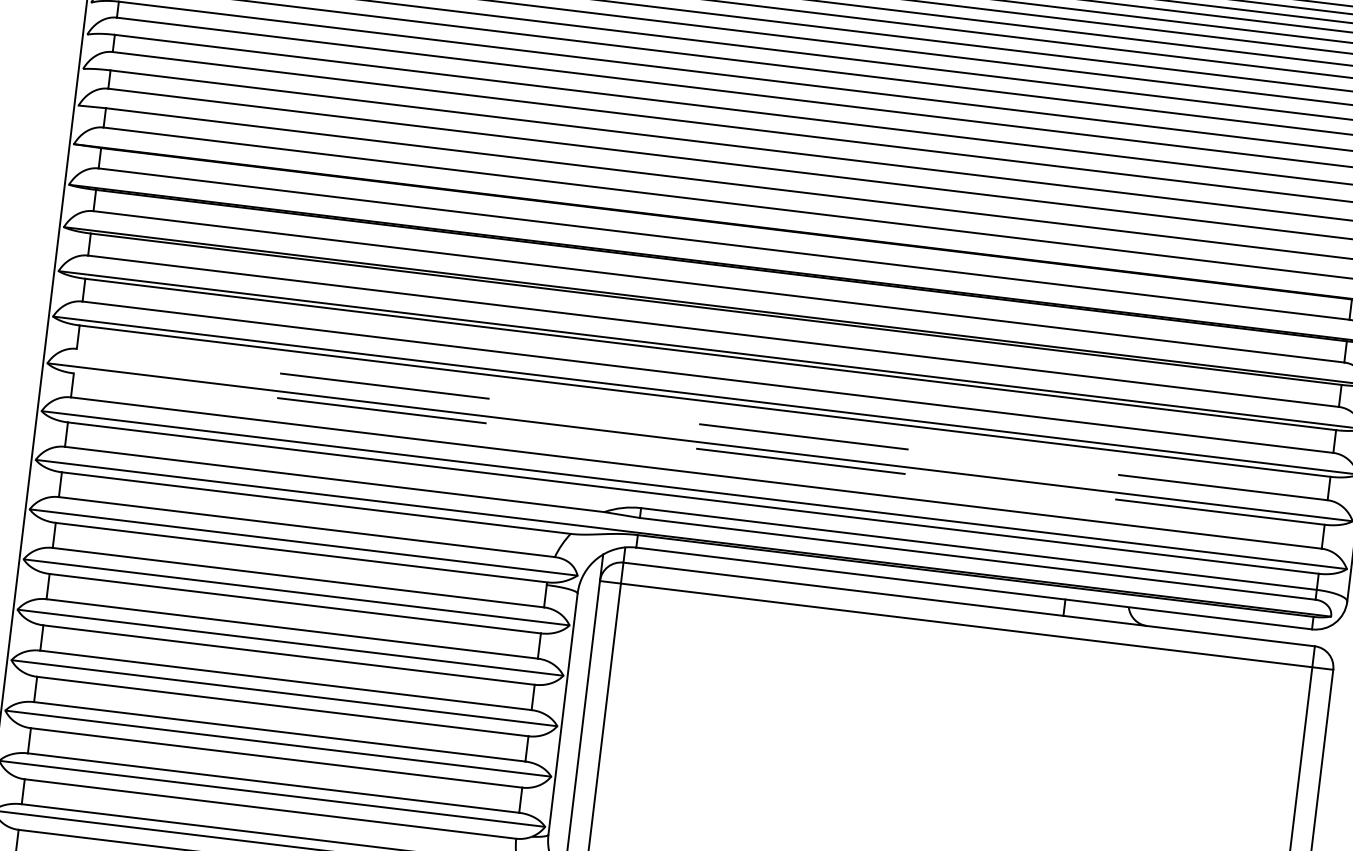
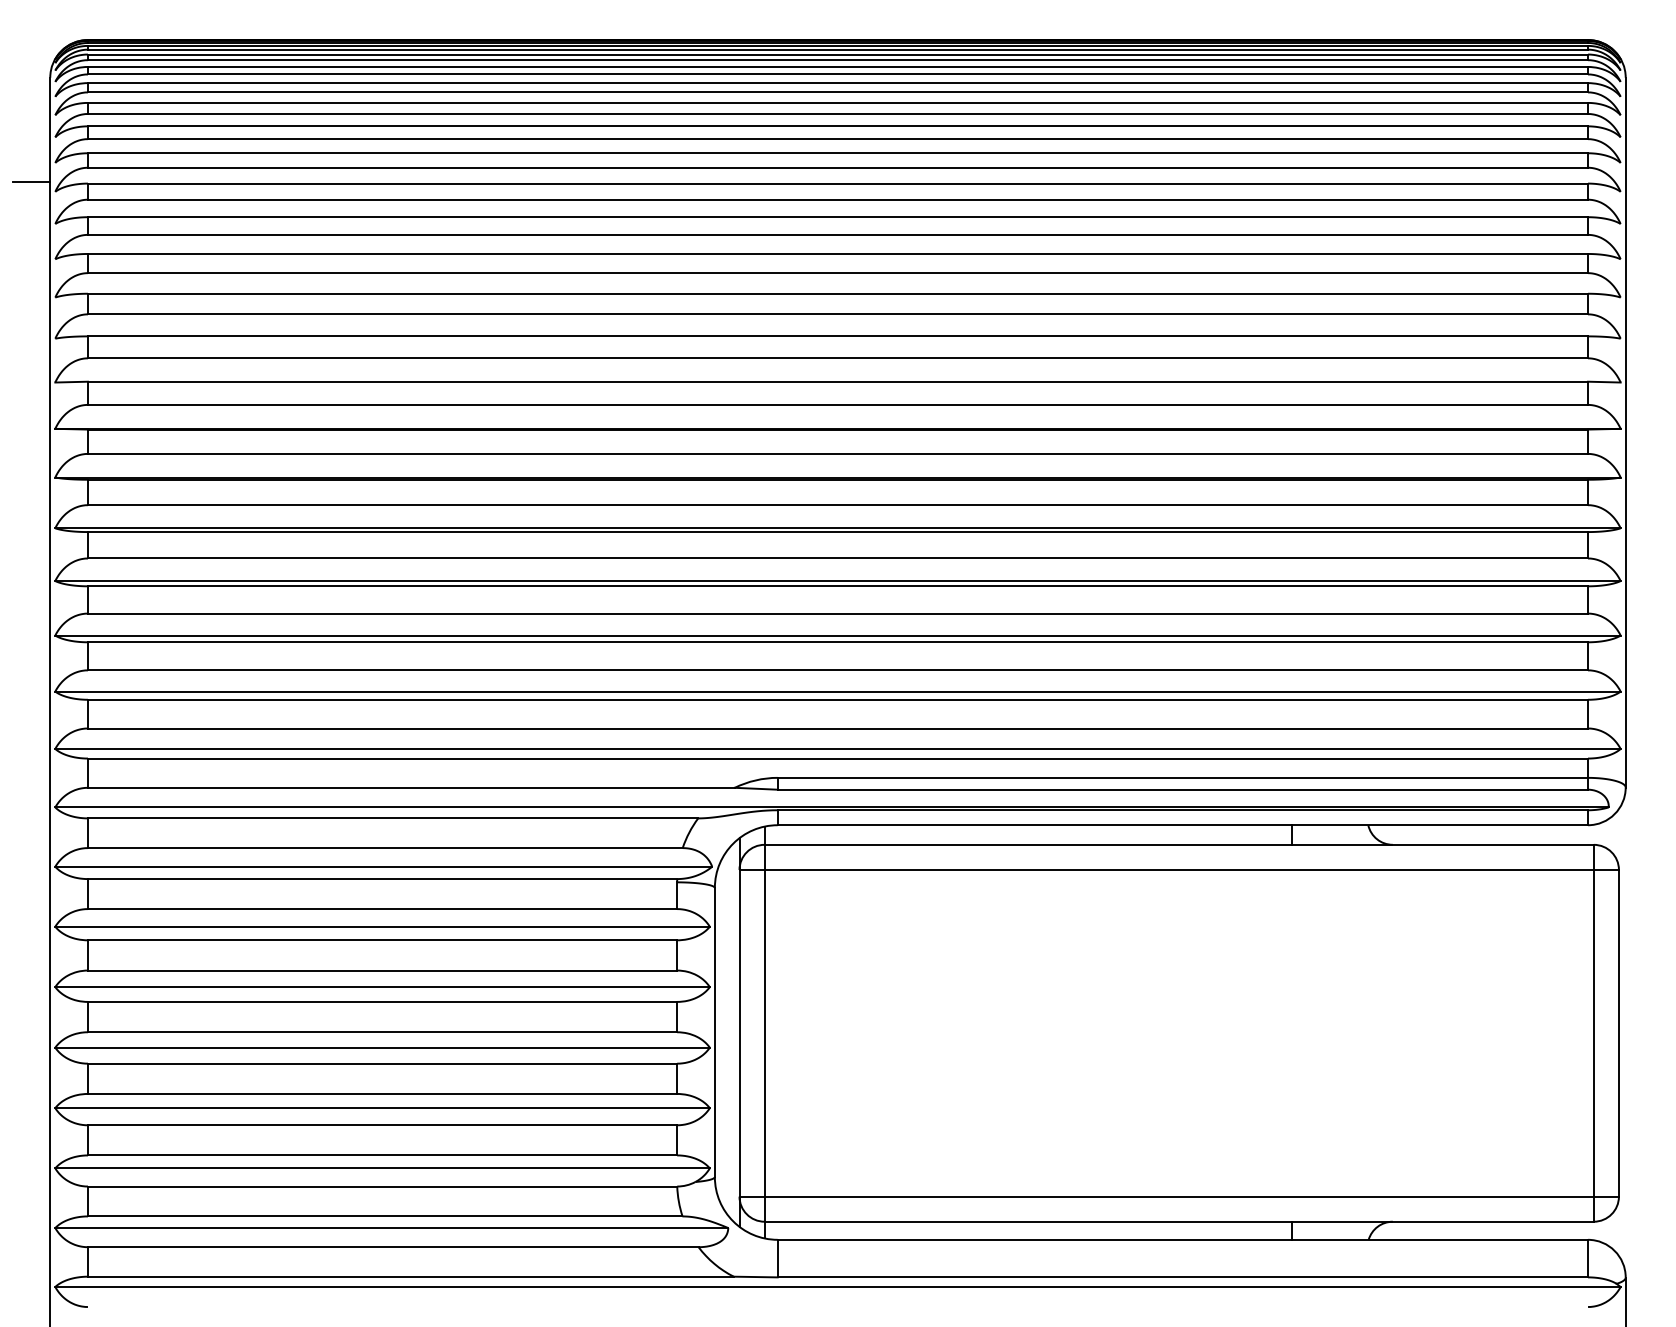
line: (701, 424) -> (837, 670), dashed -> solid
line: (698, 448) -> (837, 699), dashed -> solid

